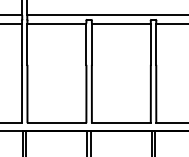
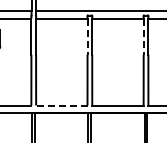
line: (86, 44) -> (87, 36), solid -> dashed
line: (150, 44) -> (143, 36), solid -> dashed
line: (56, 123) -> (61, 105), solid -> dashed

